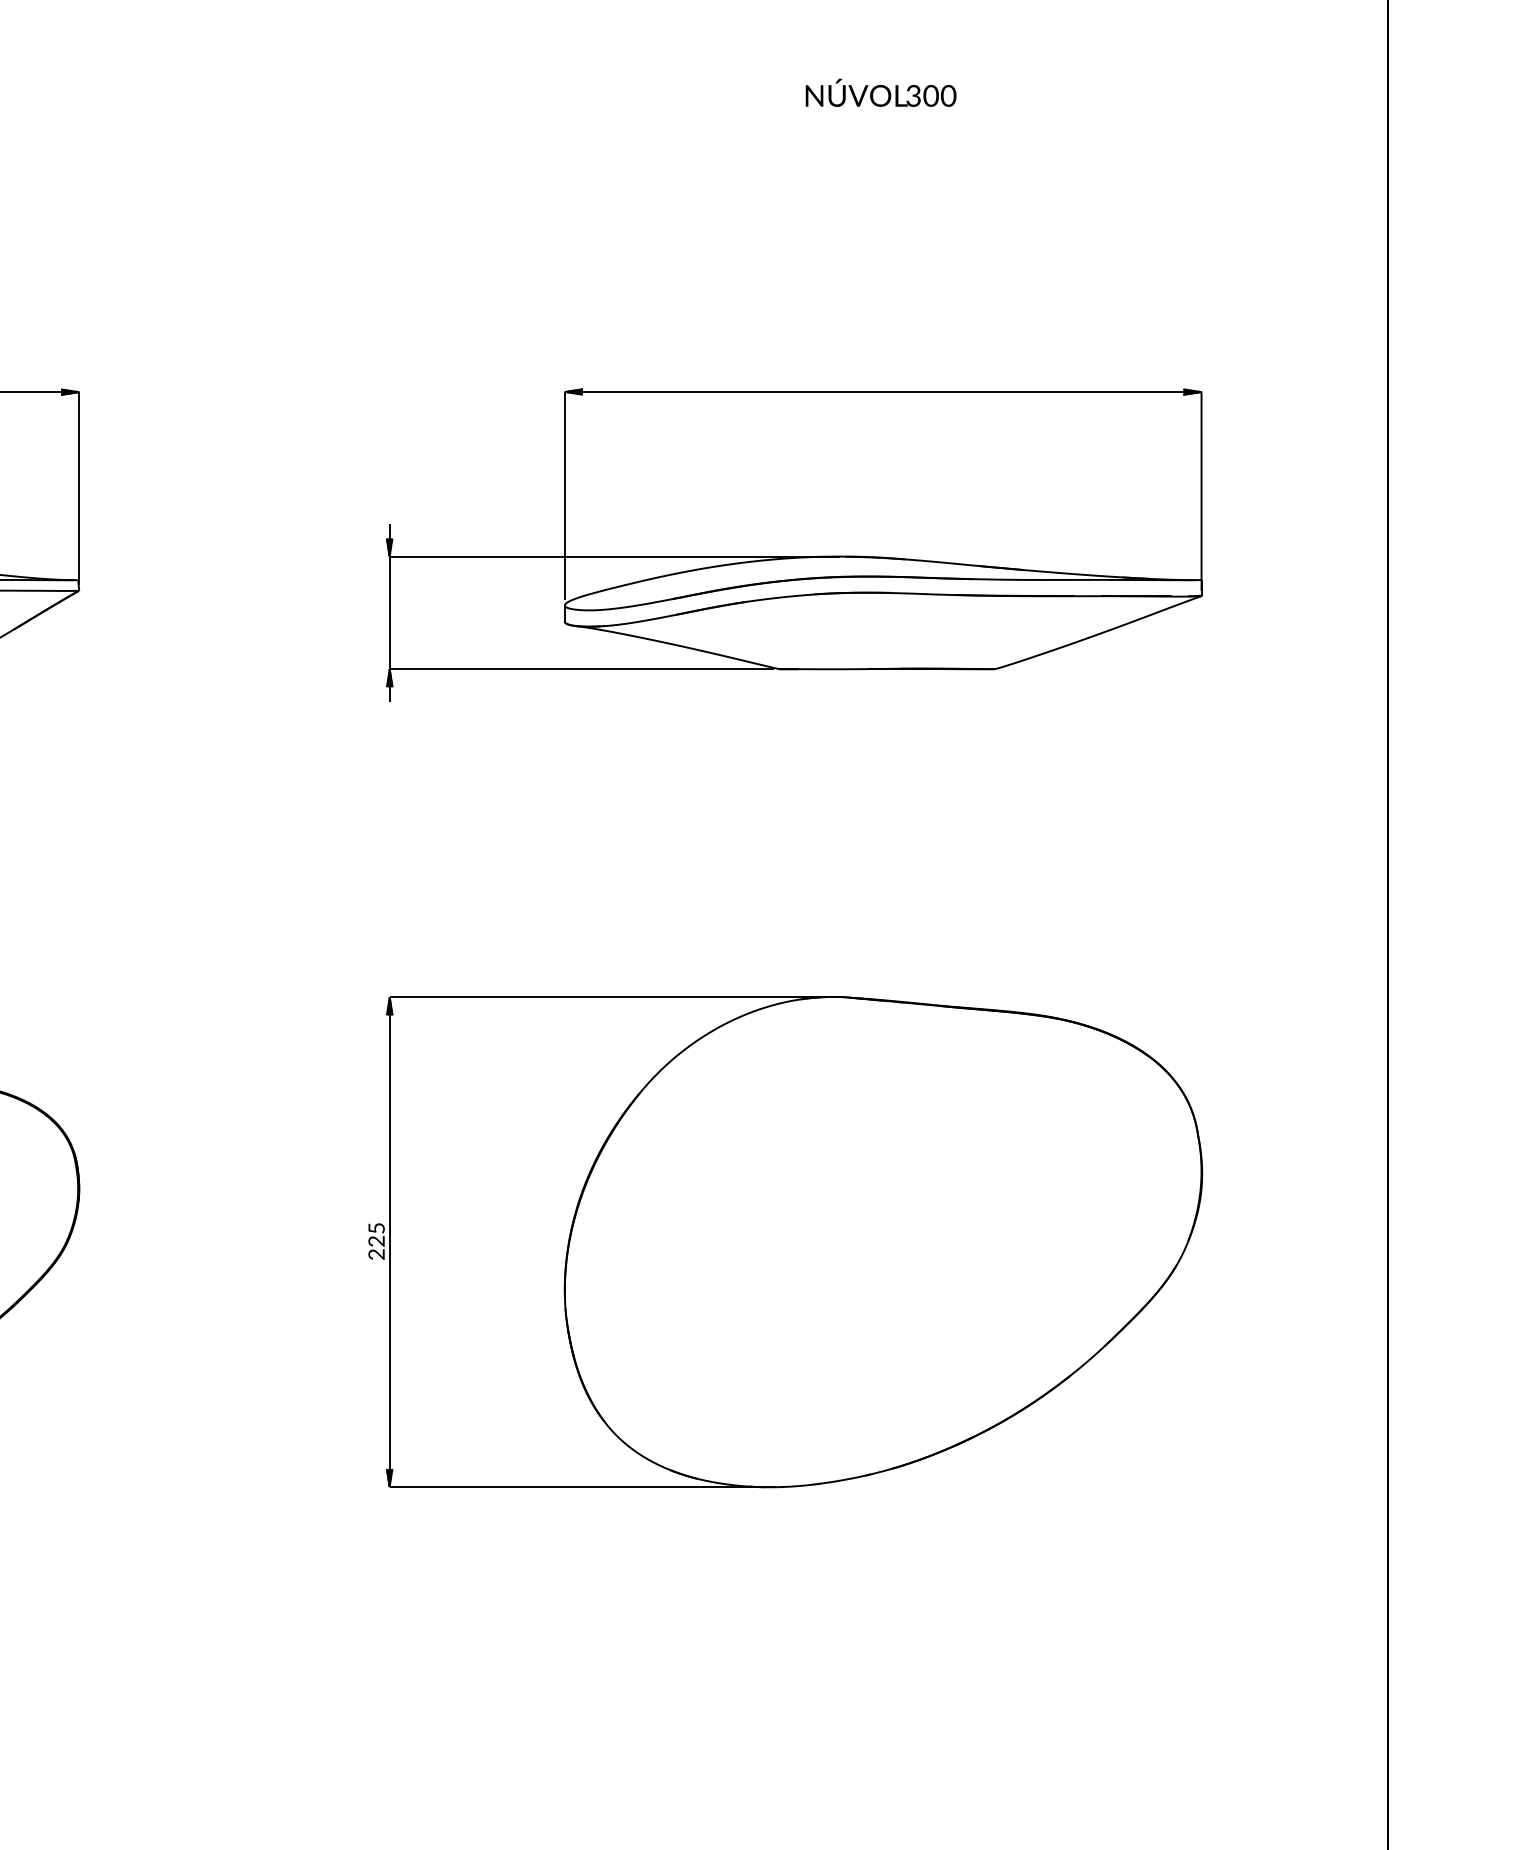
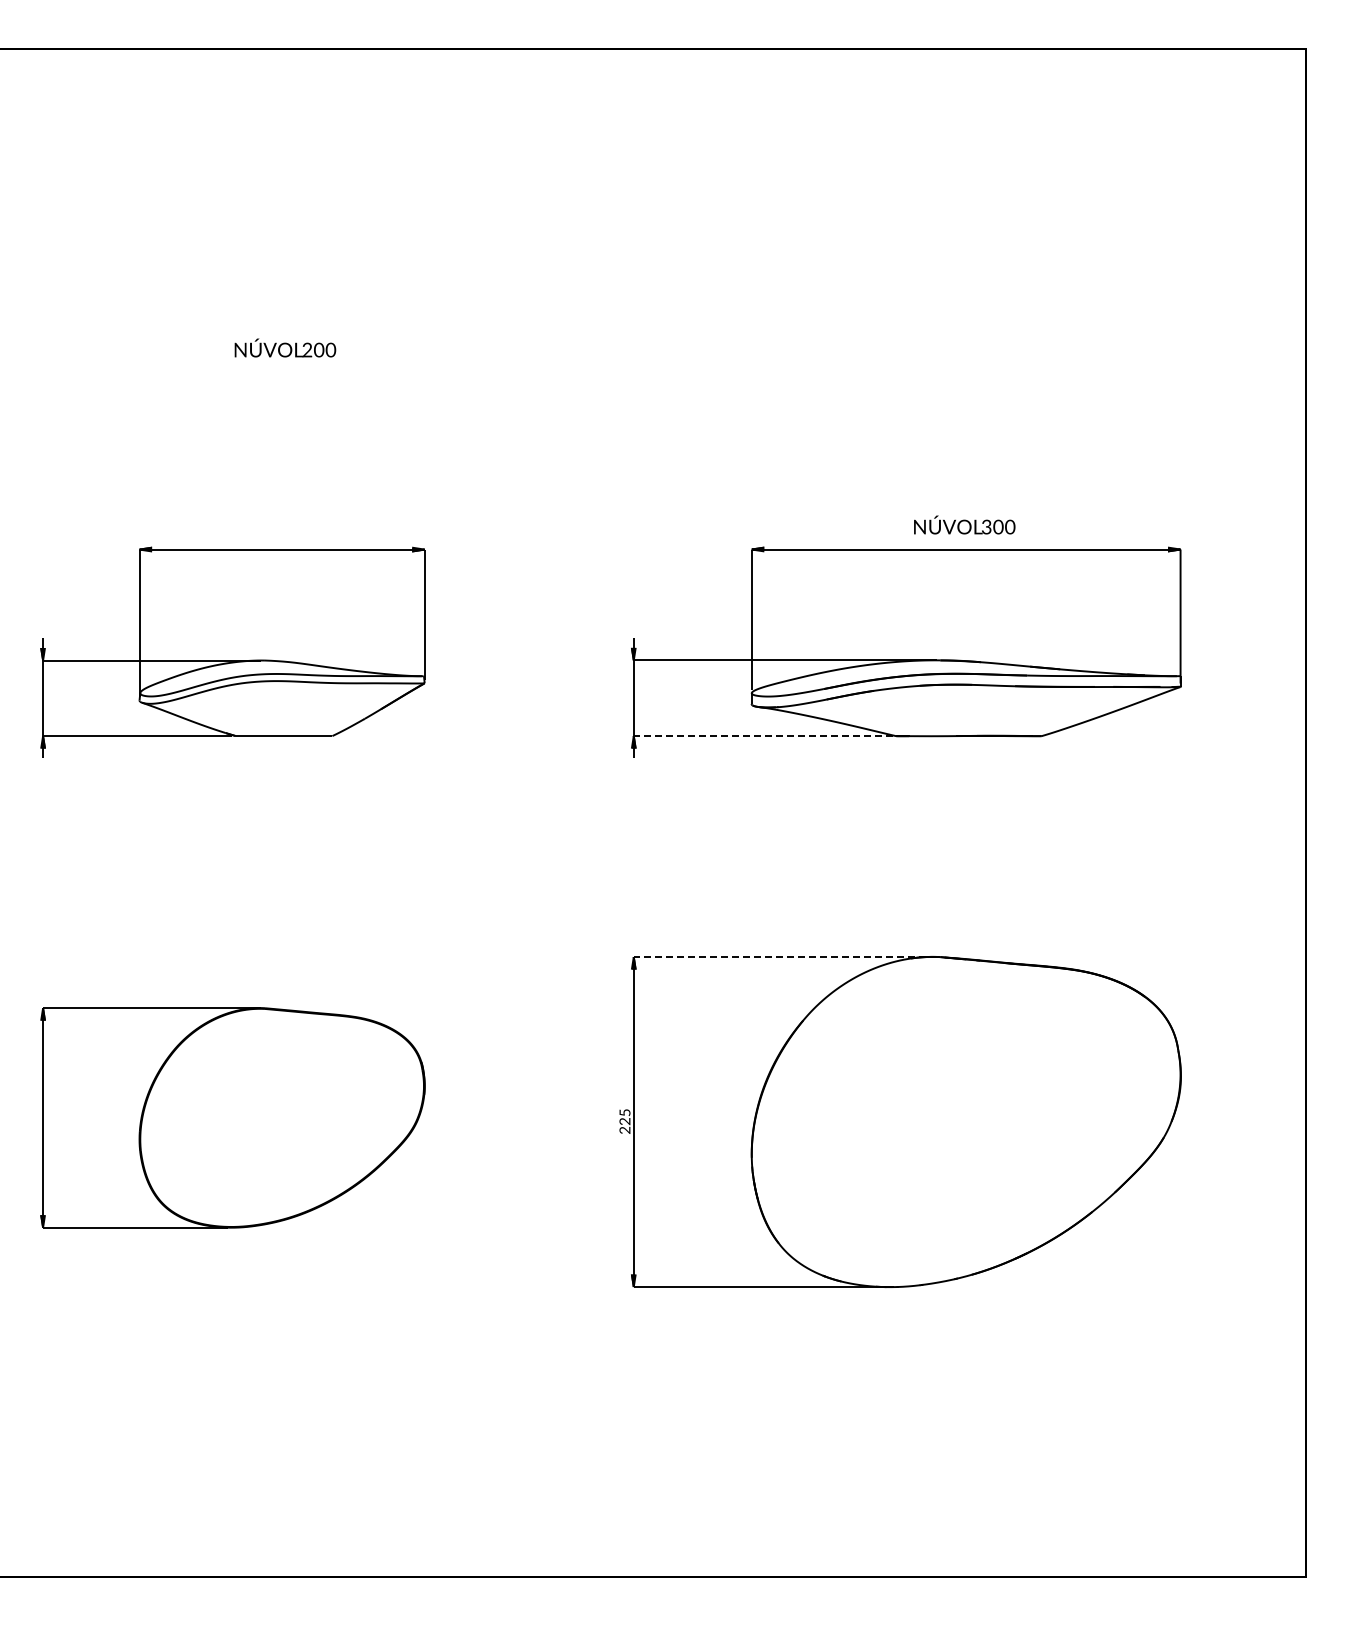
text: (880, 92) -> (964, 524), moved
line: (580, 669) -> (762, 736), solid -> dashed
line: (613, 997) -> (784, 957), solid -> dashed

